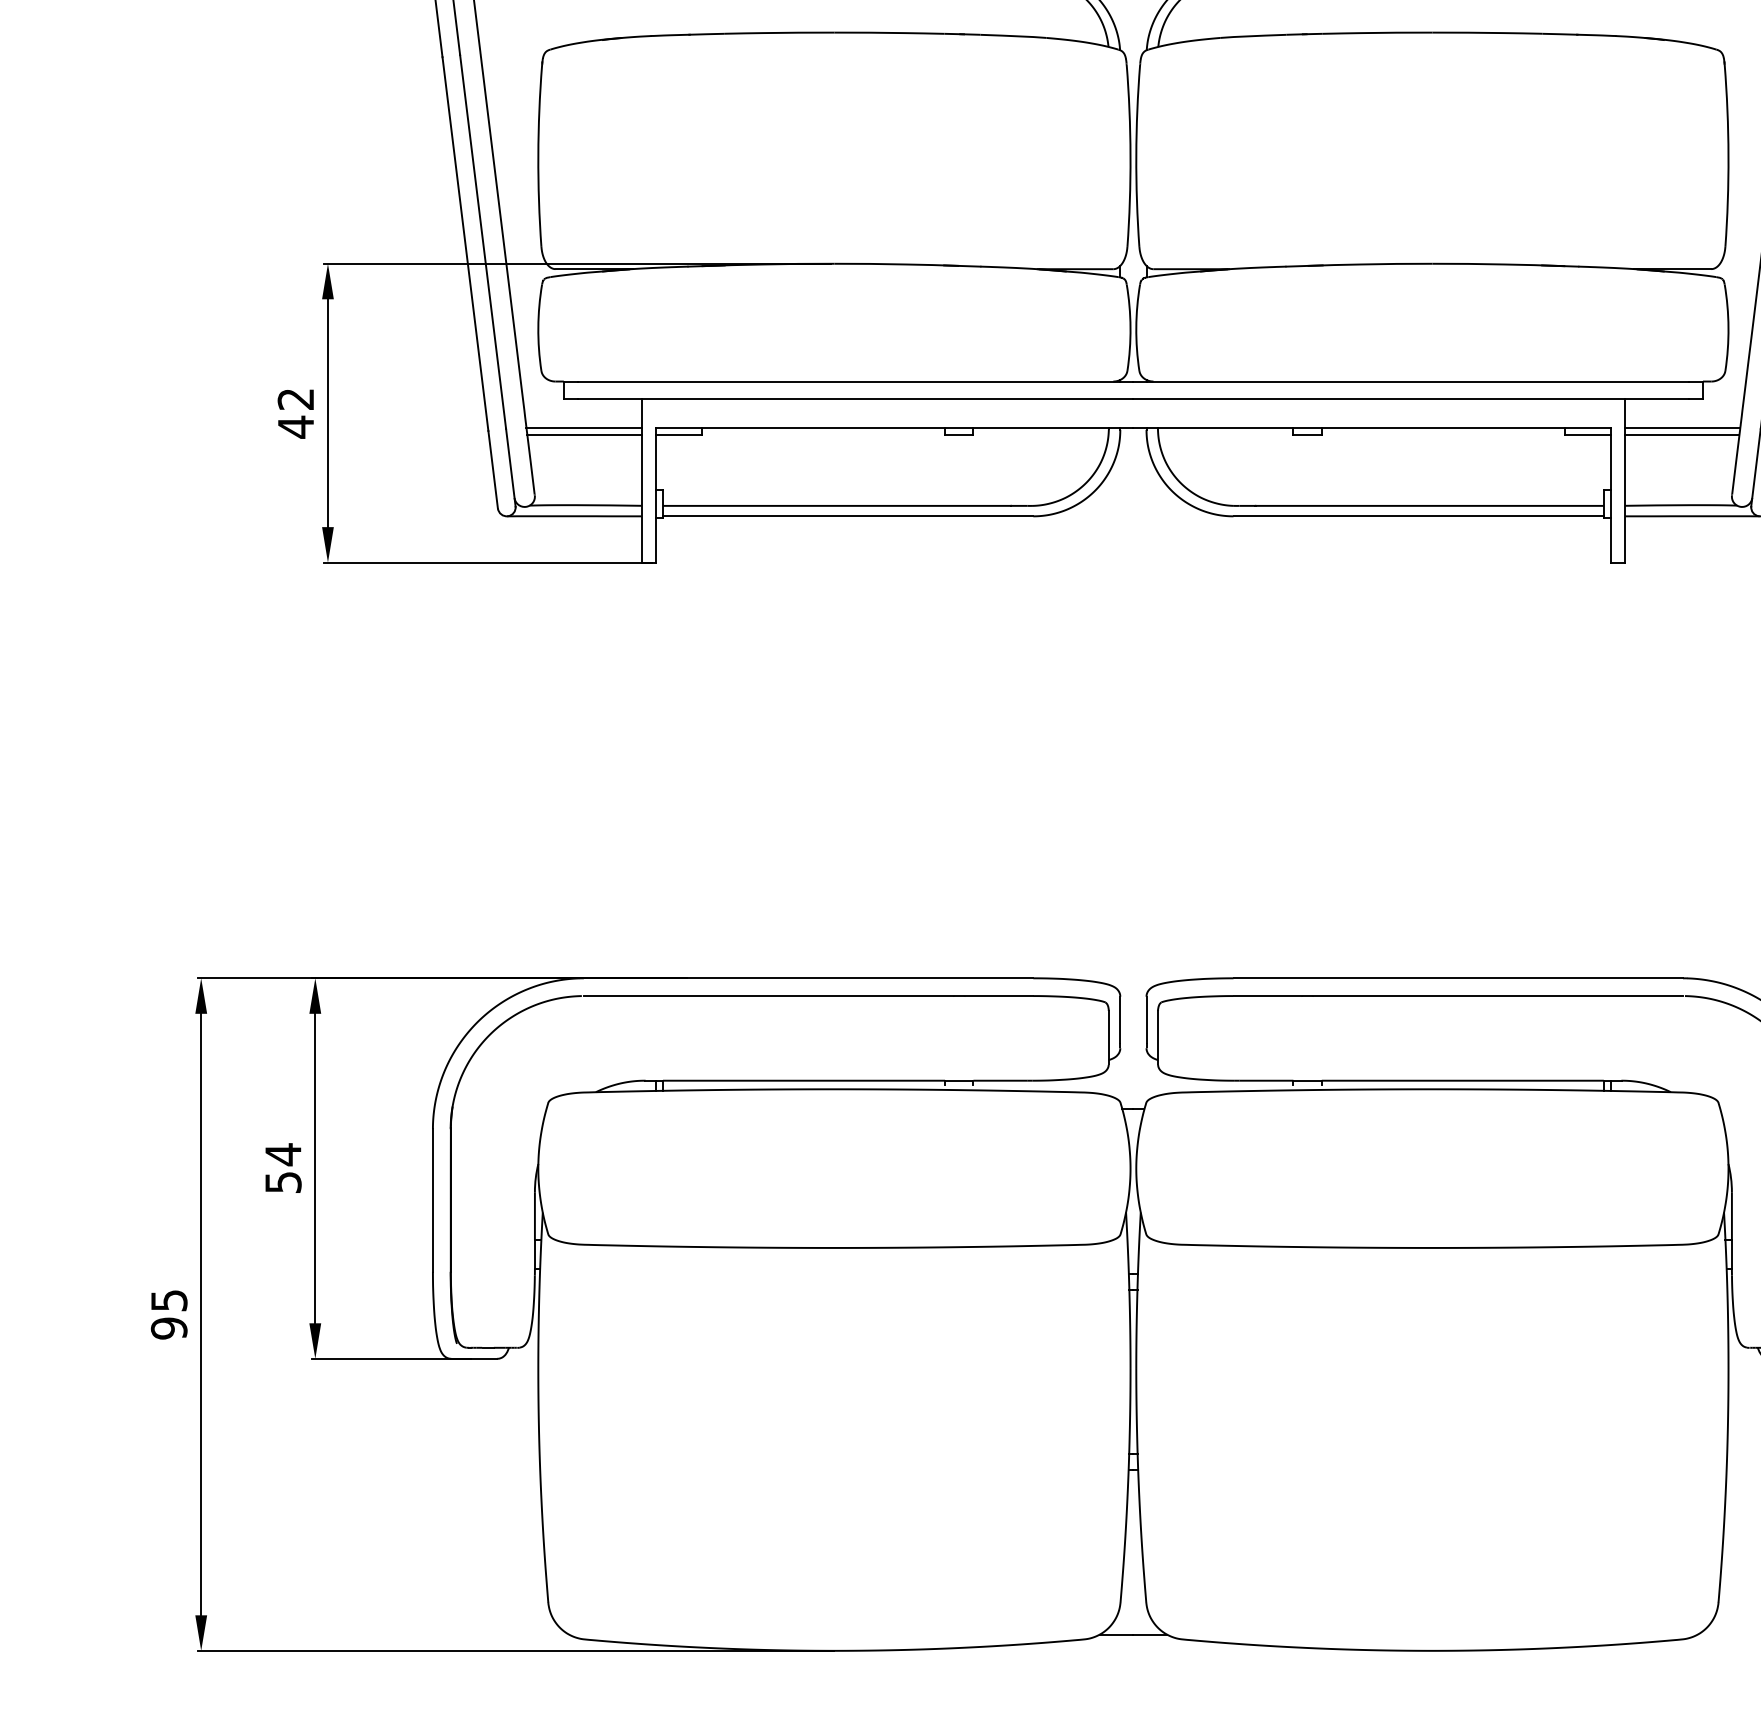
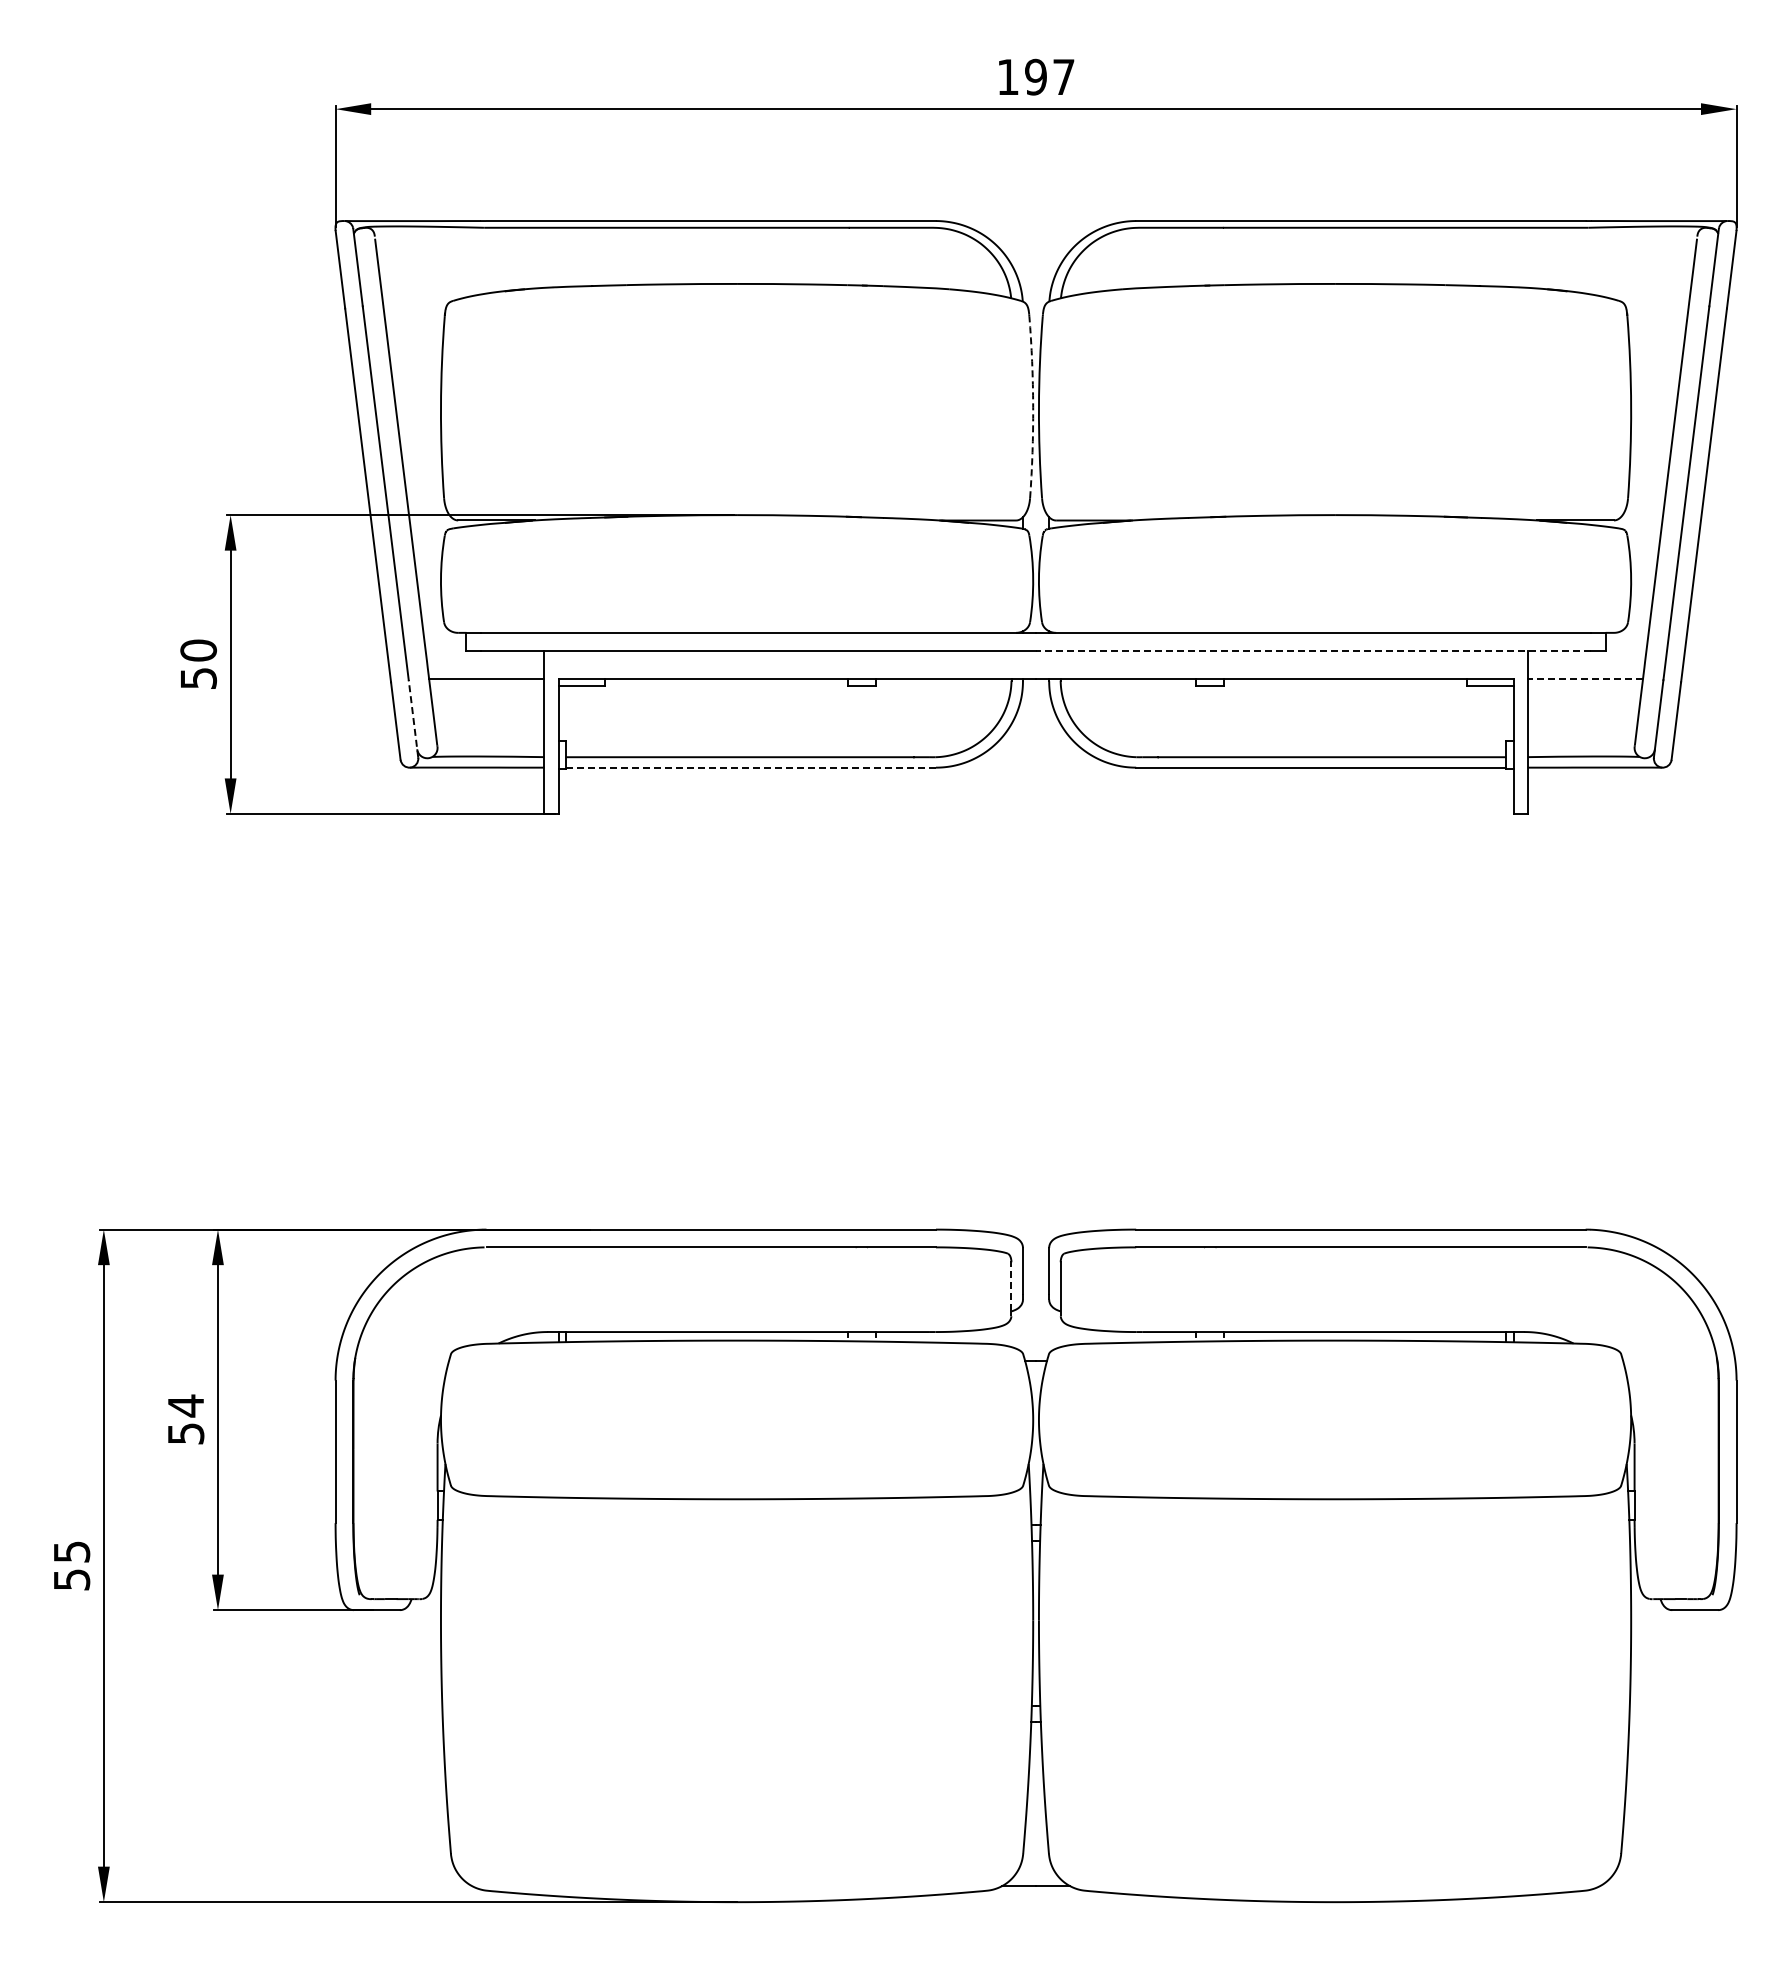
arc: (1130, 156) -> (1033, 407), solid -> dashed
line: (1410, 399) -> (1313, 650), solid -> dashed
text: (295, 413) -> (198, 664), 42 -> 50
line: (1682, 428) -> (1585, 679), solid -> dashed
line: (584, 435) -> (487, 686), removed
line: (1681, 435) -> (1584, 686), removed
line: (510, 467) -> (413, 718), solid -> dashed
line: (848, 516) -> (751, 767), solid -> dashed
line: (1108, 1034) -> (1011, 1285), solid -> dashed
text: (168, 1328) -> (71, 1579), 95 -> 55

